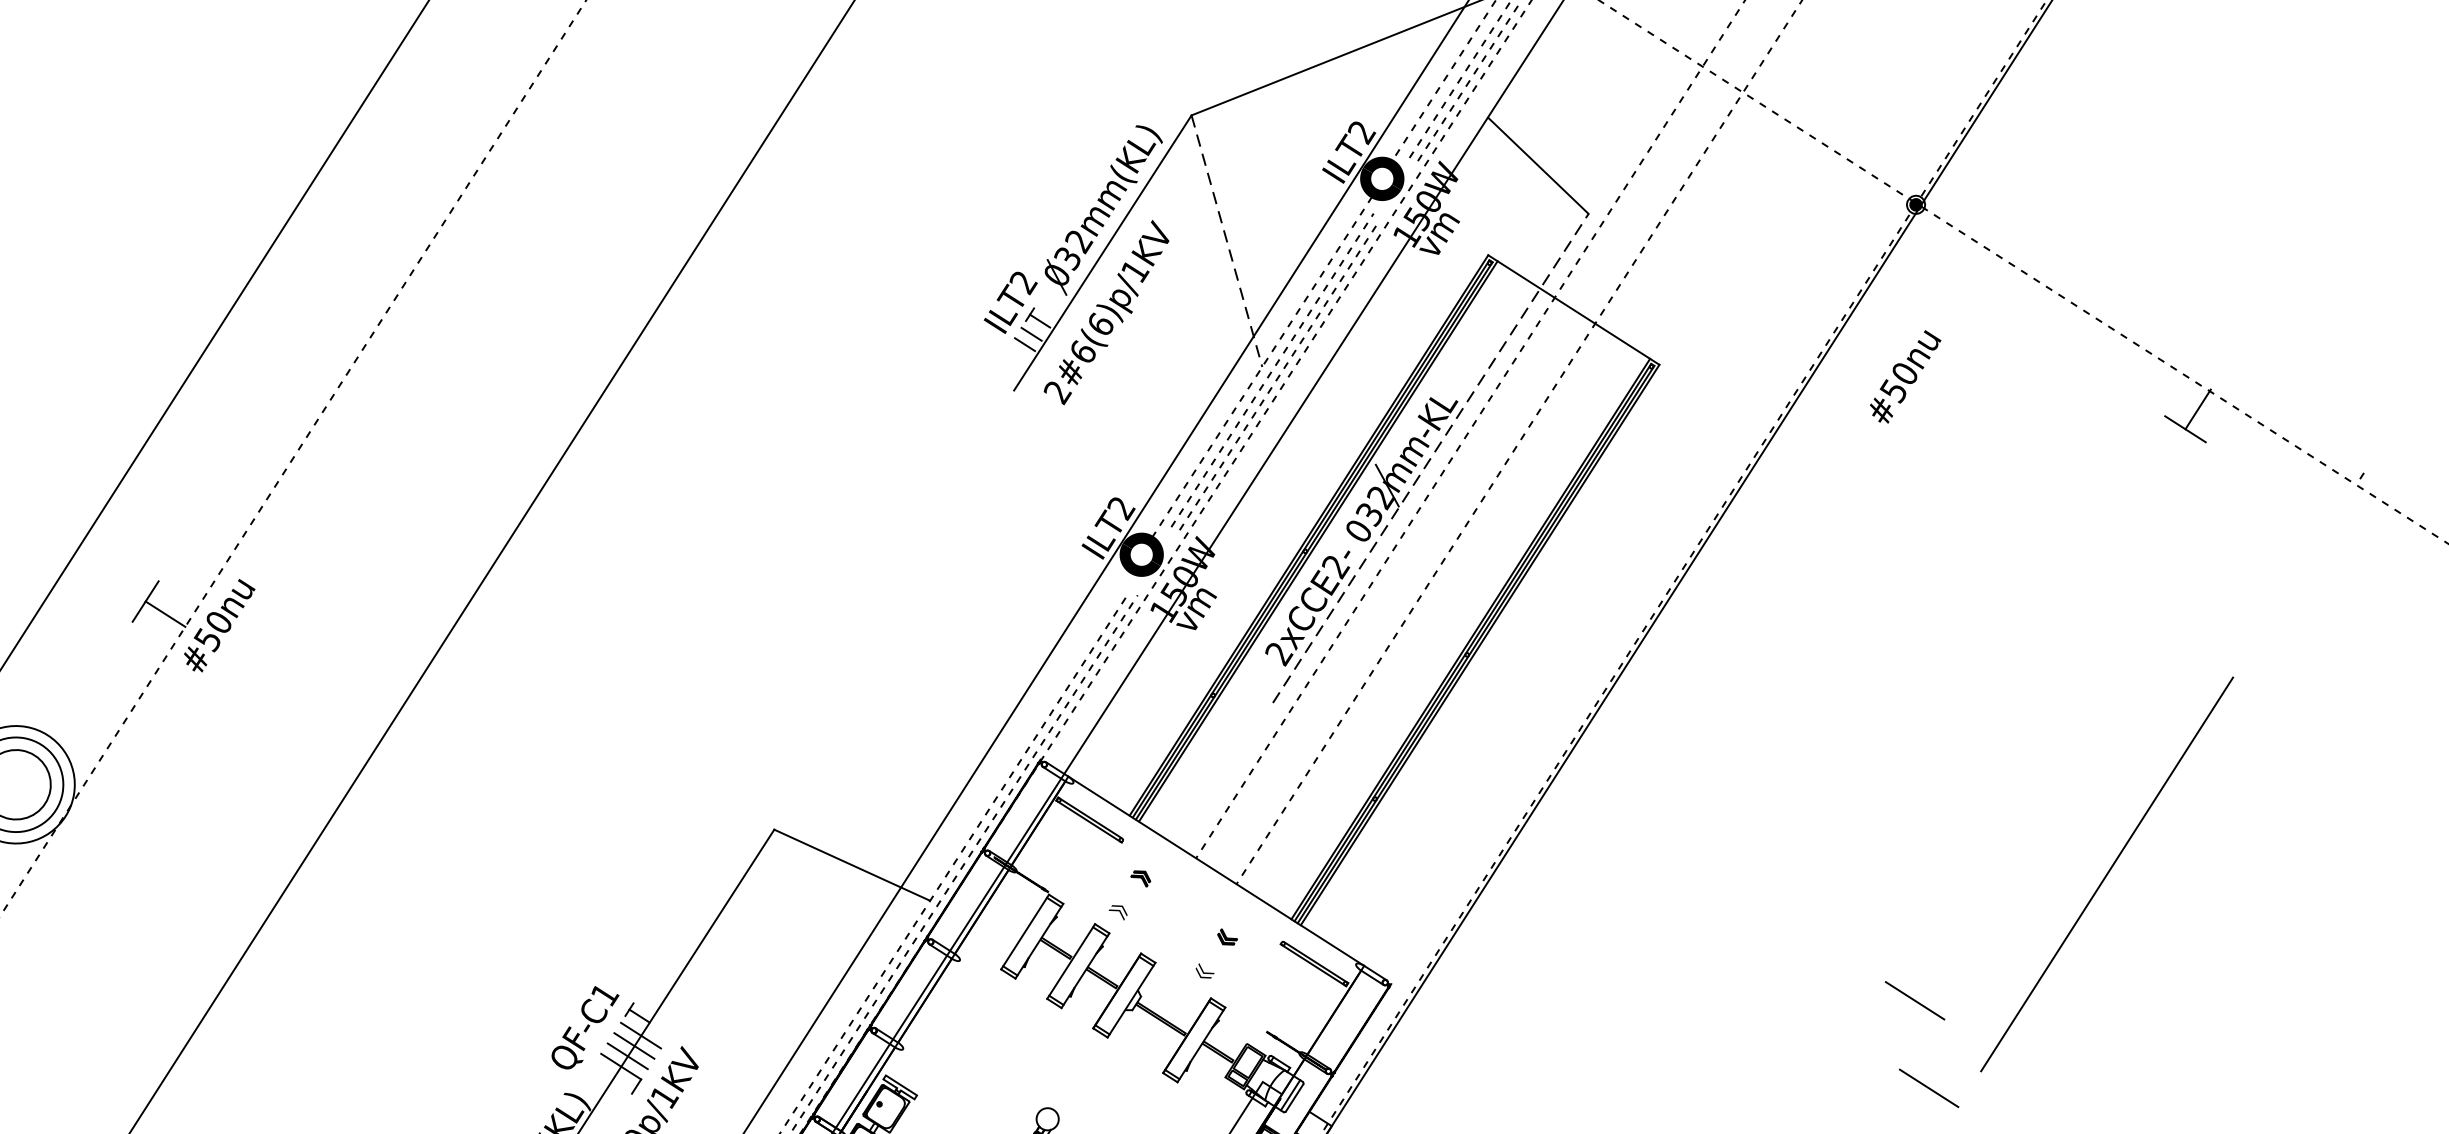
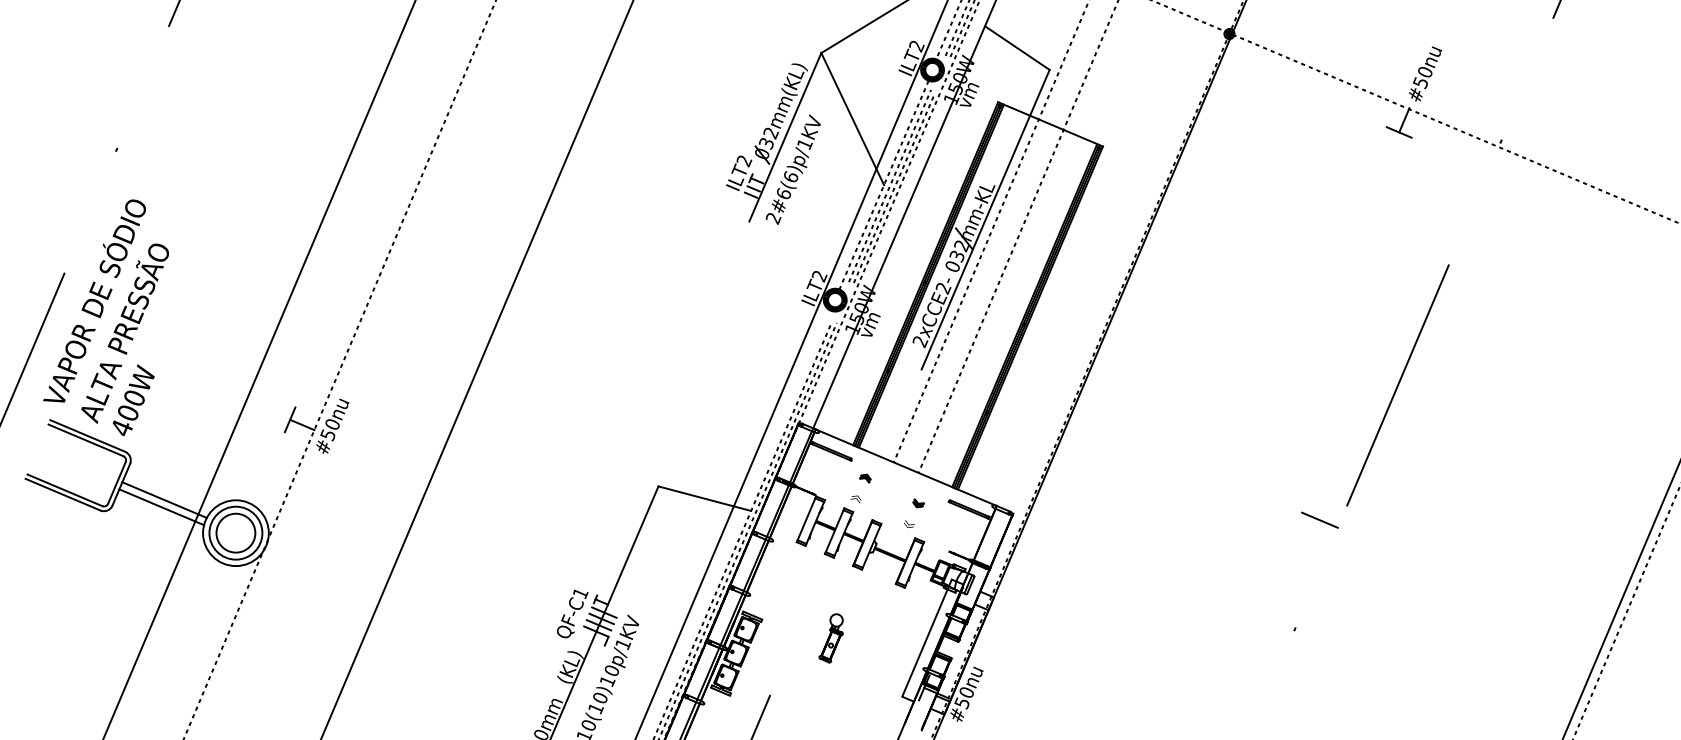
line: (1226, 241) -> (852, 119), dashed -> solid
text: (1905, 375) -> (1425, 73), moved
line: (1430, 457) -> (985, 219), dashed -> solid
line: (1914, 999) -> (1303, 472), removed

